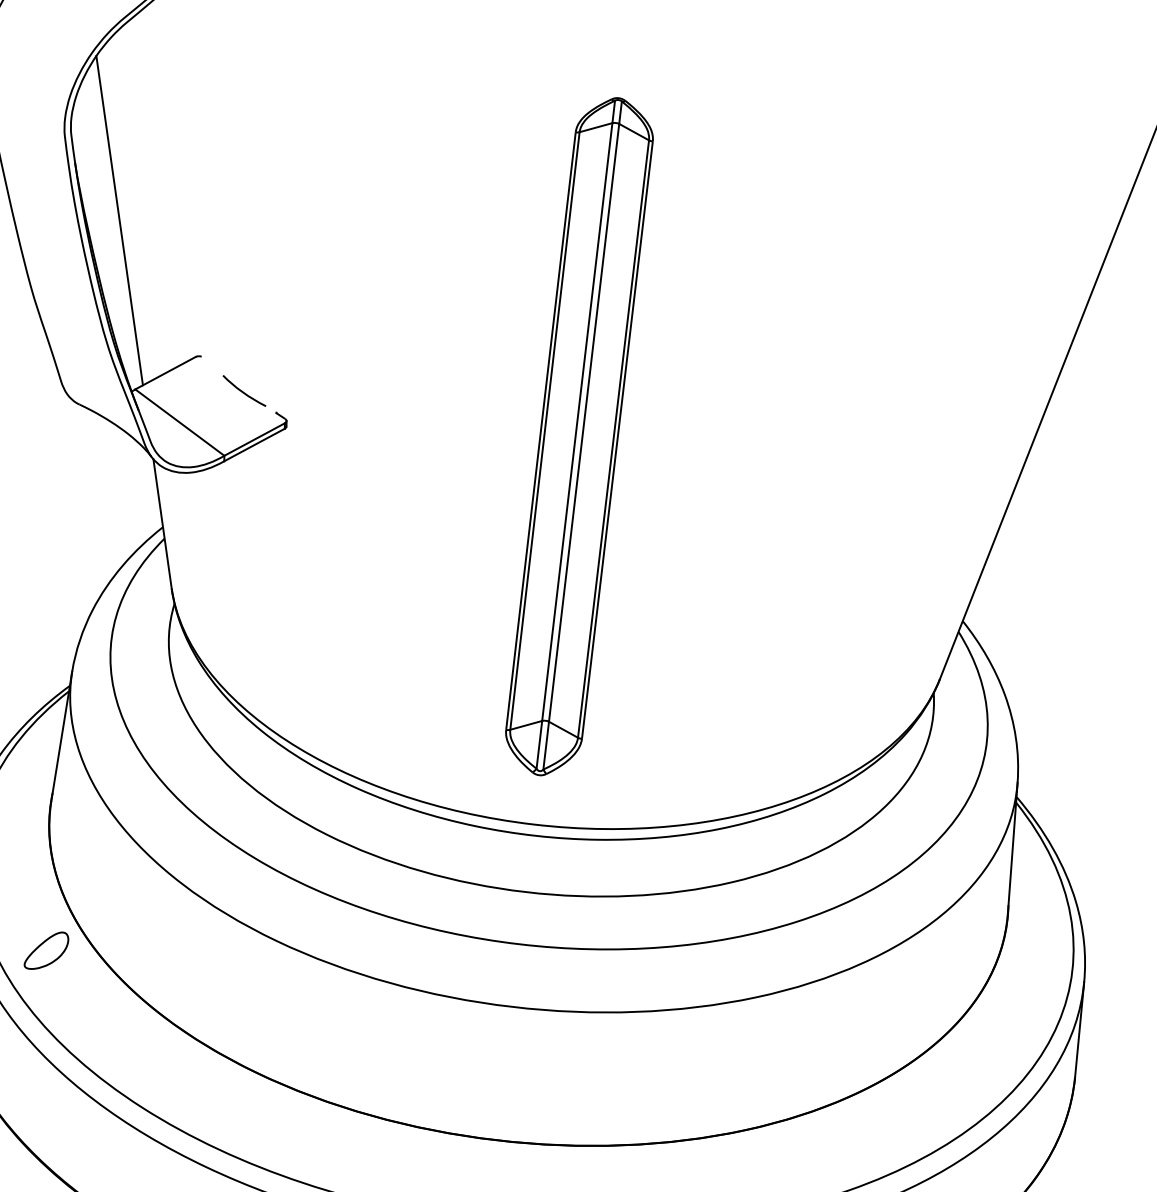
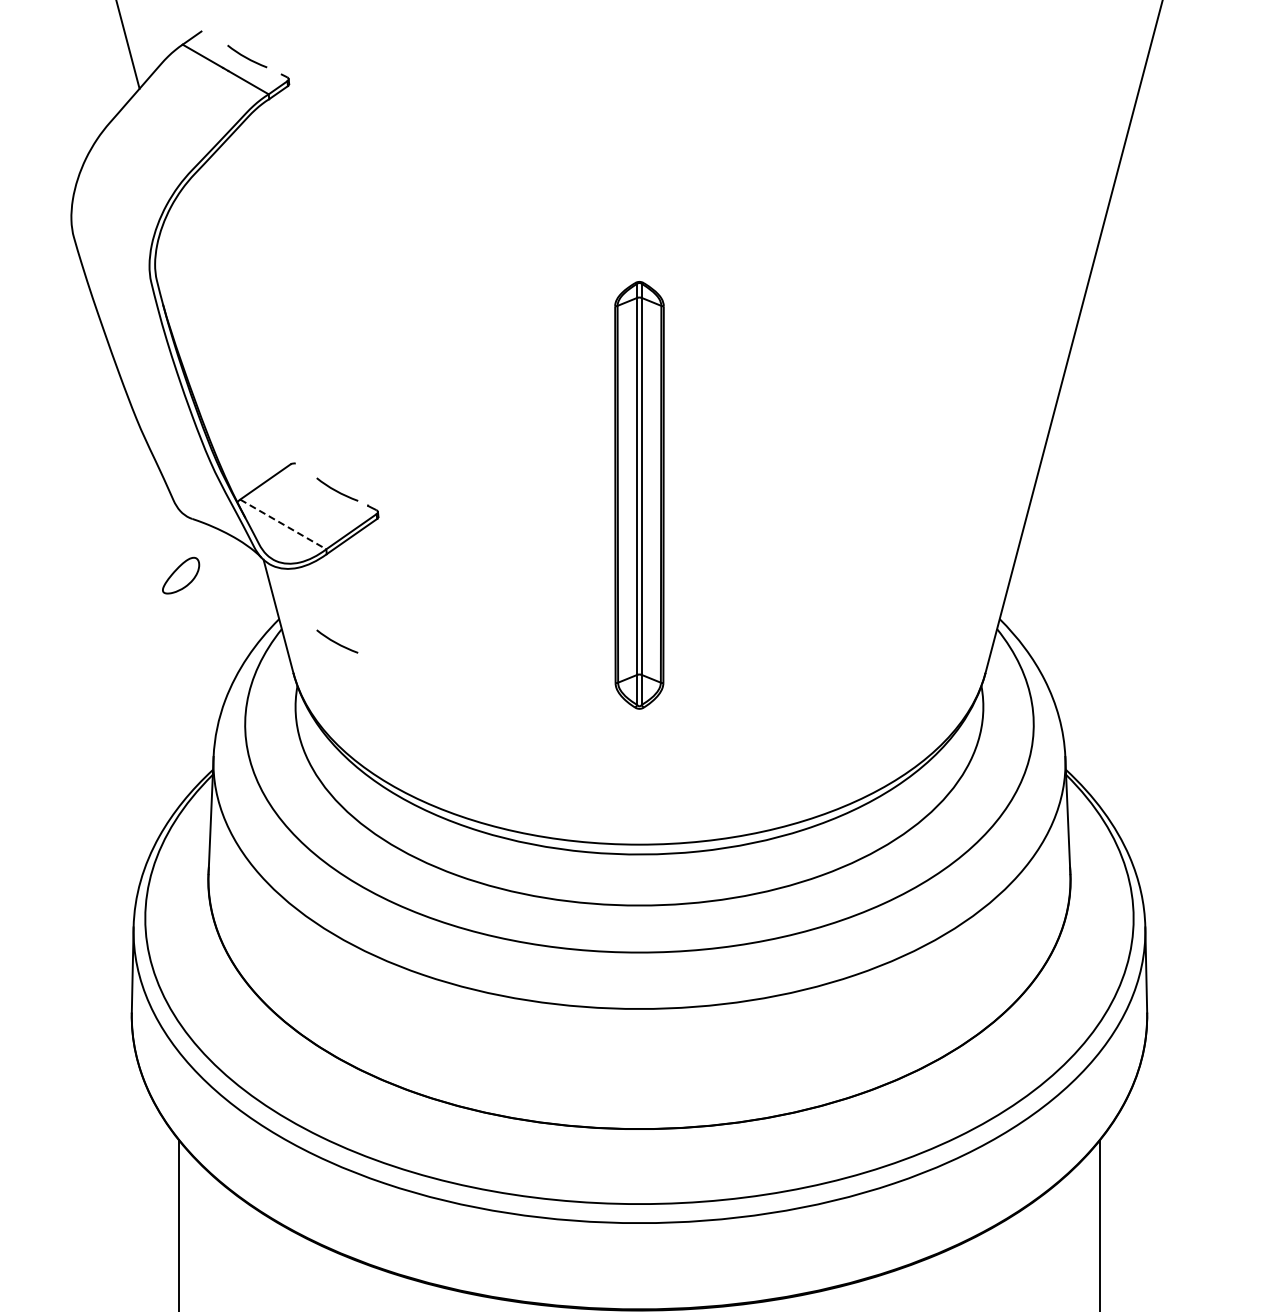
line: (119, 220) -> (208, 351), removed
line: (180, 422) -> (283, 524), solid -> dashed
part: (579, 436) -> (639, 495), size x0.7
curve: (224, 560) -> (337, 642), added
part: (47, 950) -> (181, 575), moved

